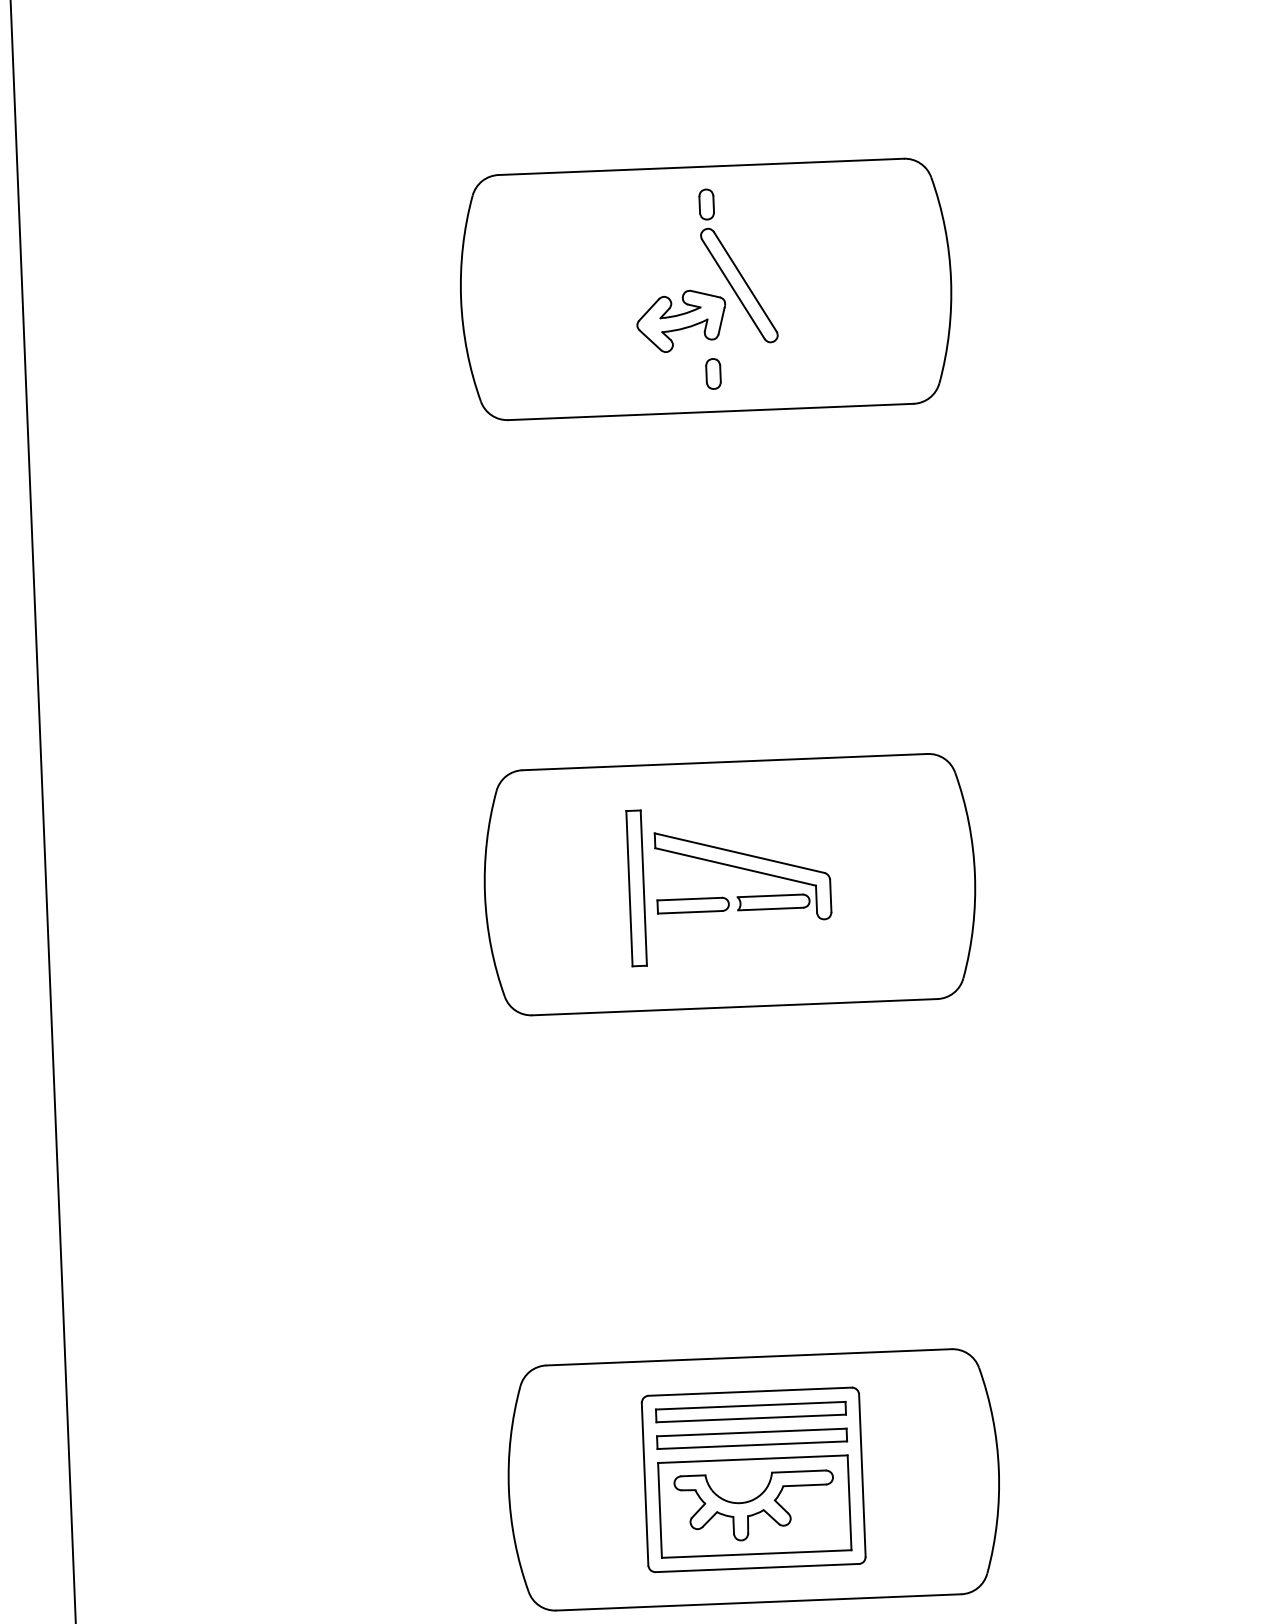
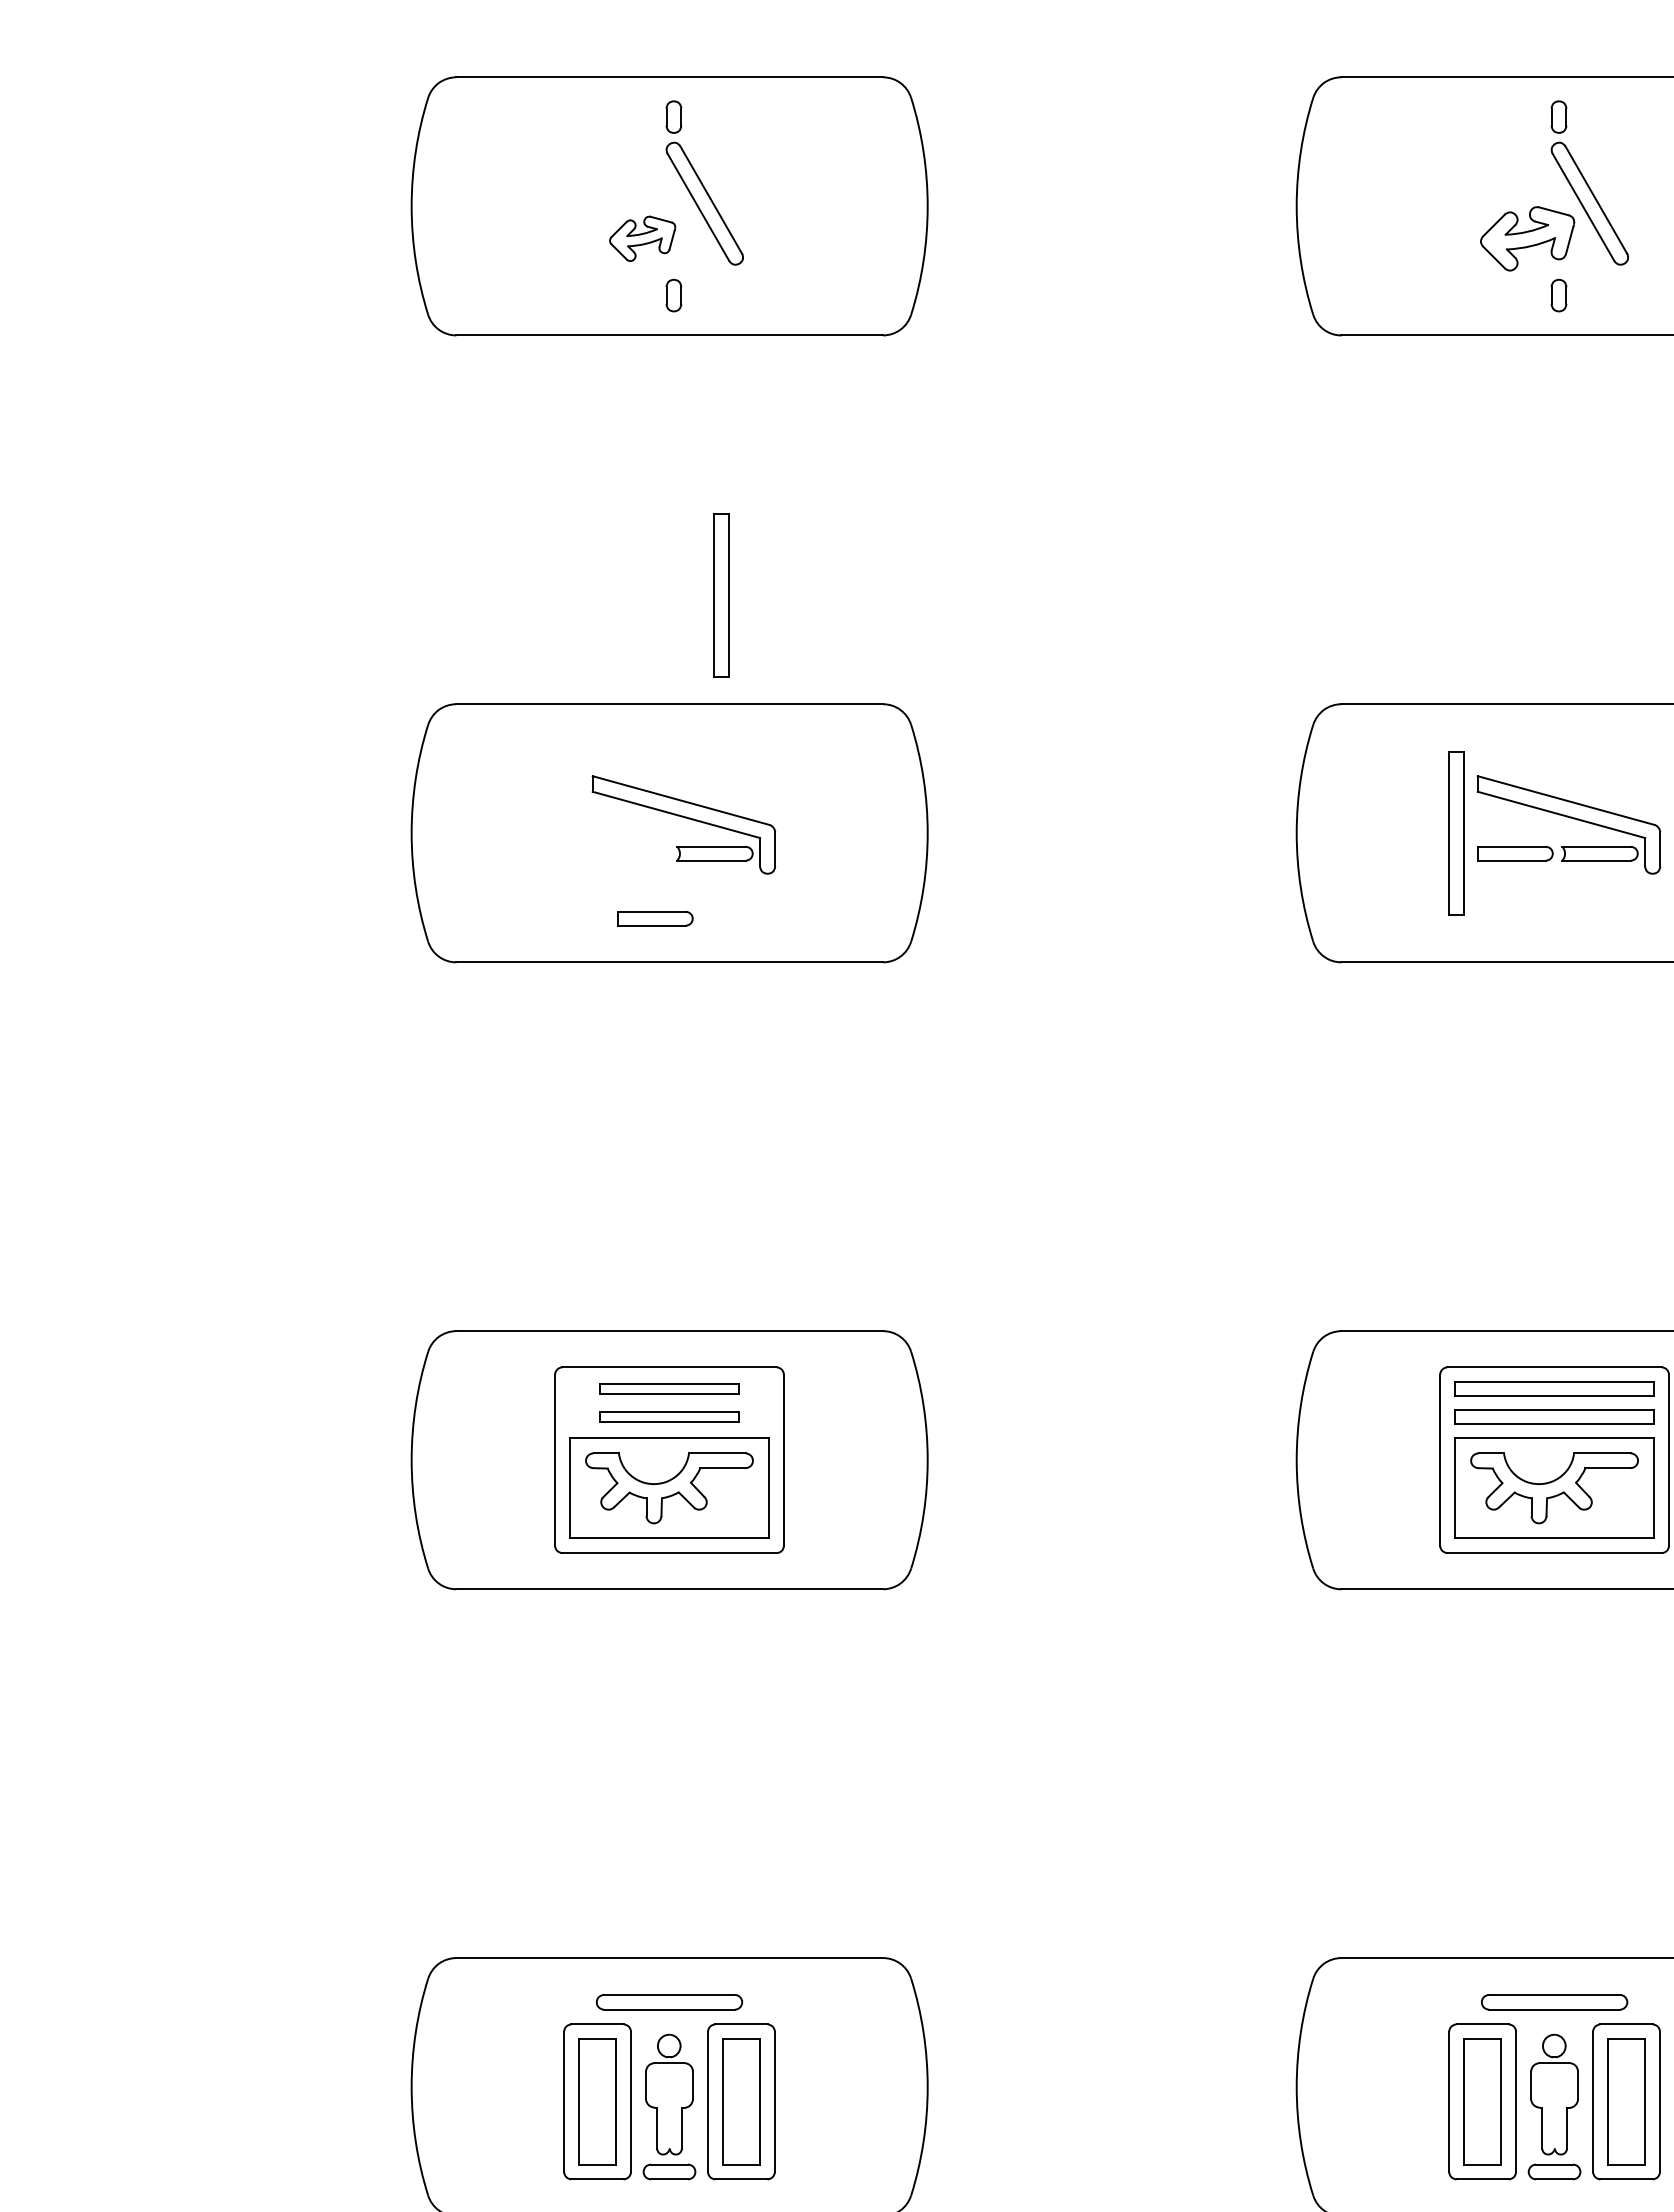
part: (681, 320) -> (642, 238), size x0.7
part: (636, 888) -> (721, 595), moved
part: (693, 905) -> (655, 918), moved
part: (750, 1411) -> (669, 1388), size x0.7
part: (752, 1438) -> (669, 1416), size x0.7

